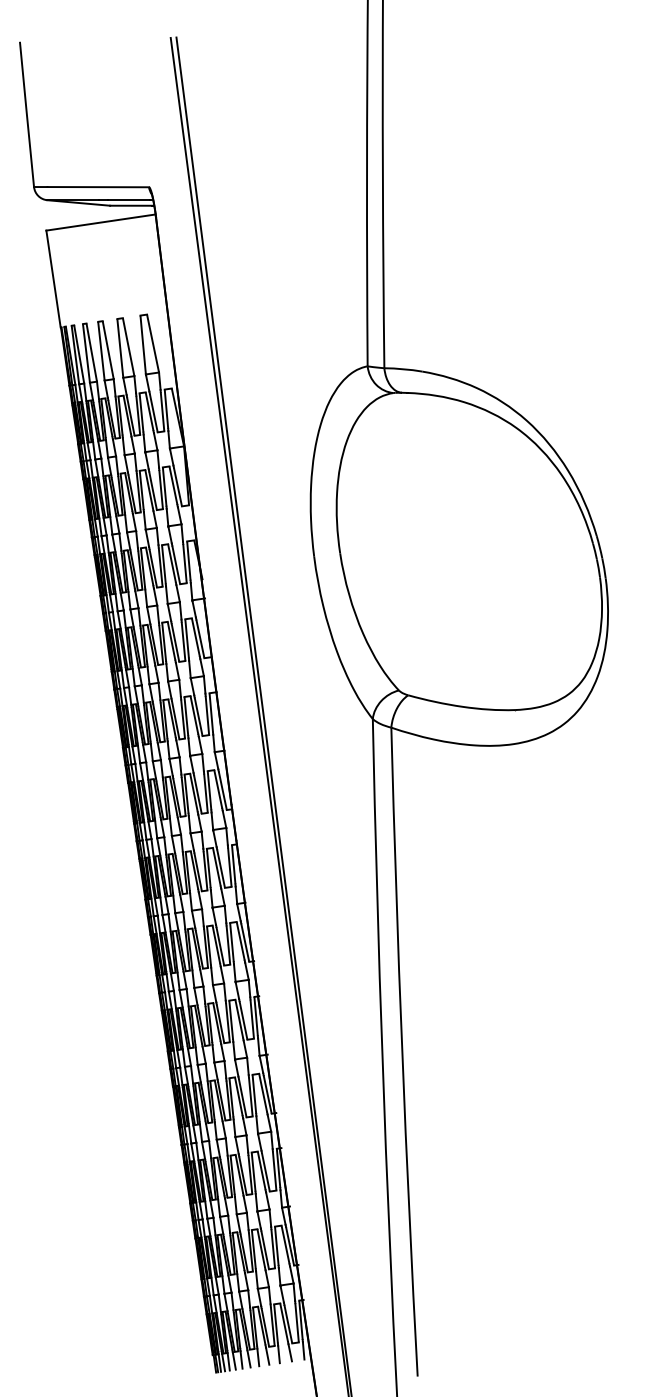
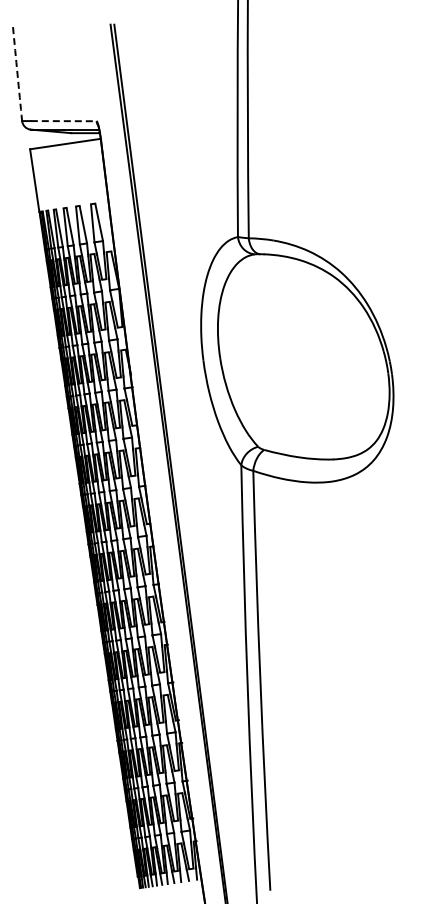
arc: (26, 115) -> (17, 74), solid -> dashed
line: (97, 187) -> (63, 121), solid -> dashed

